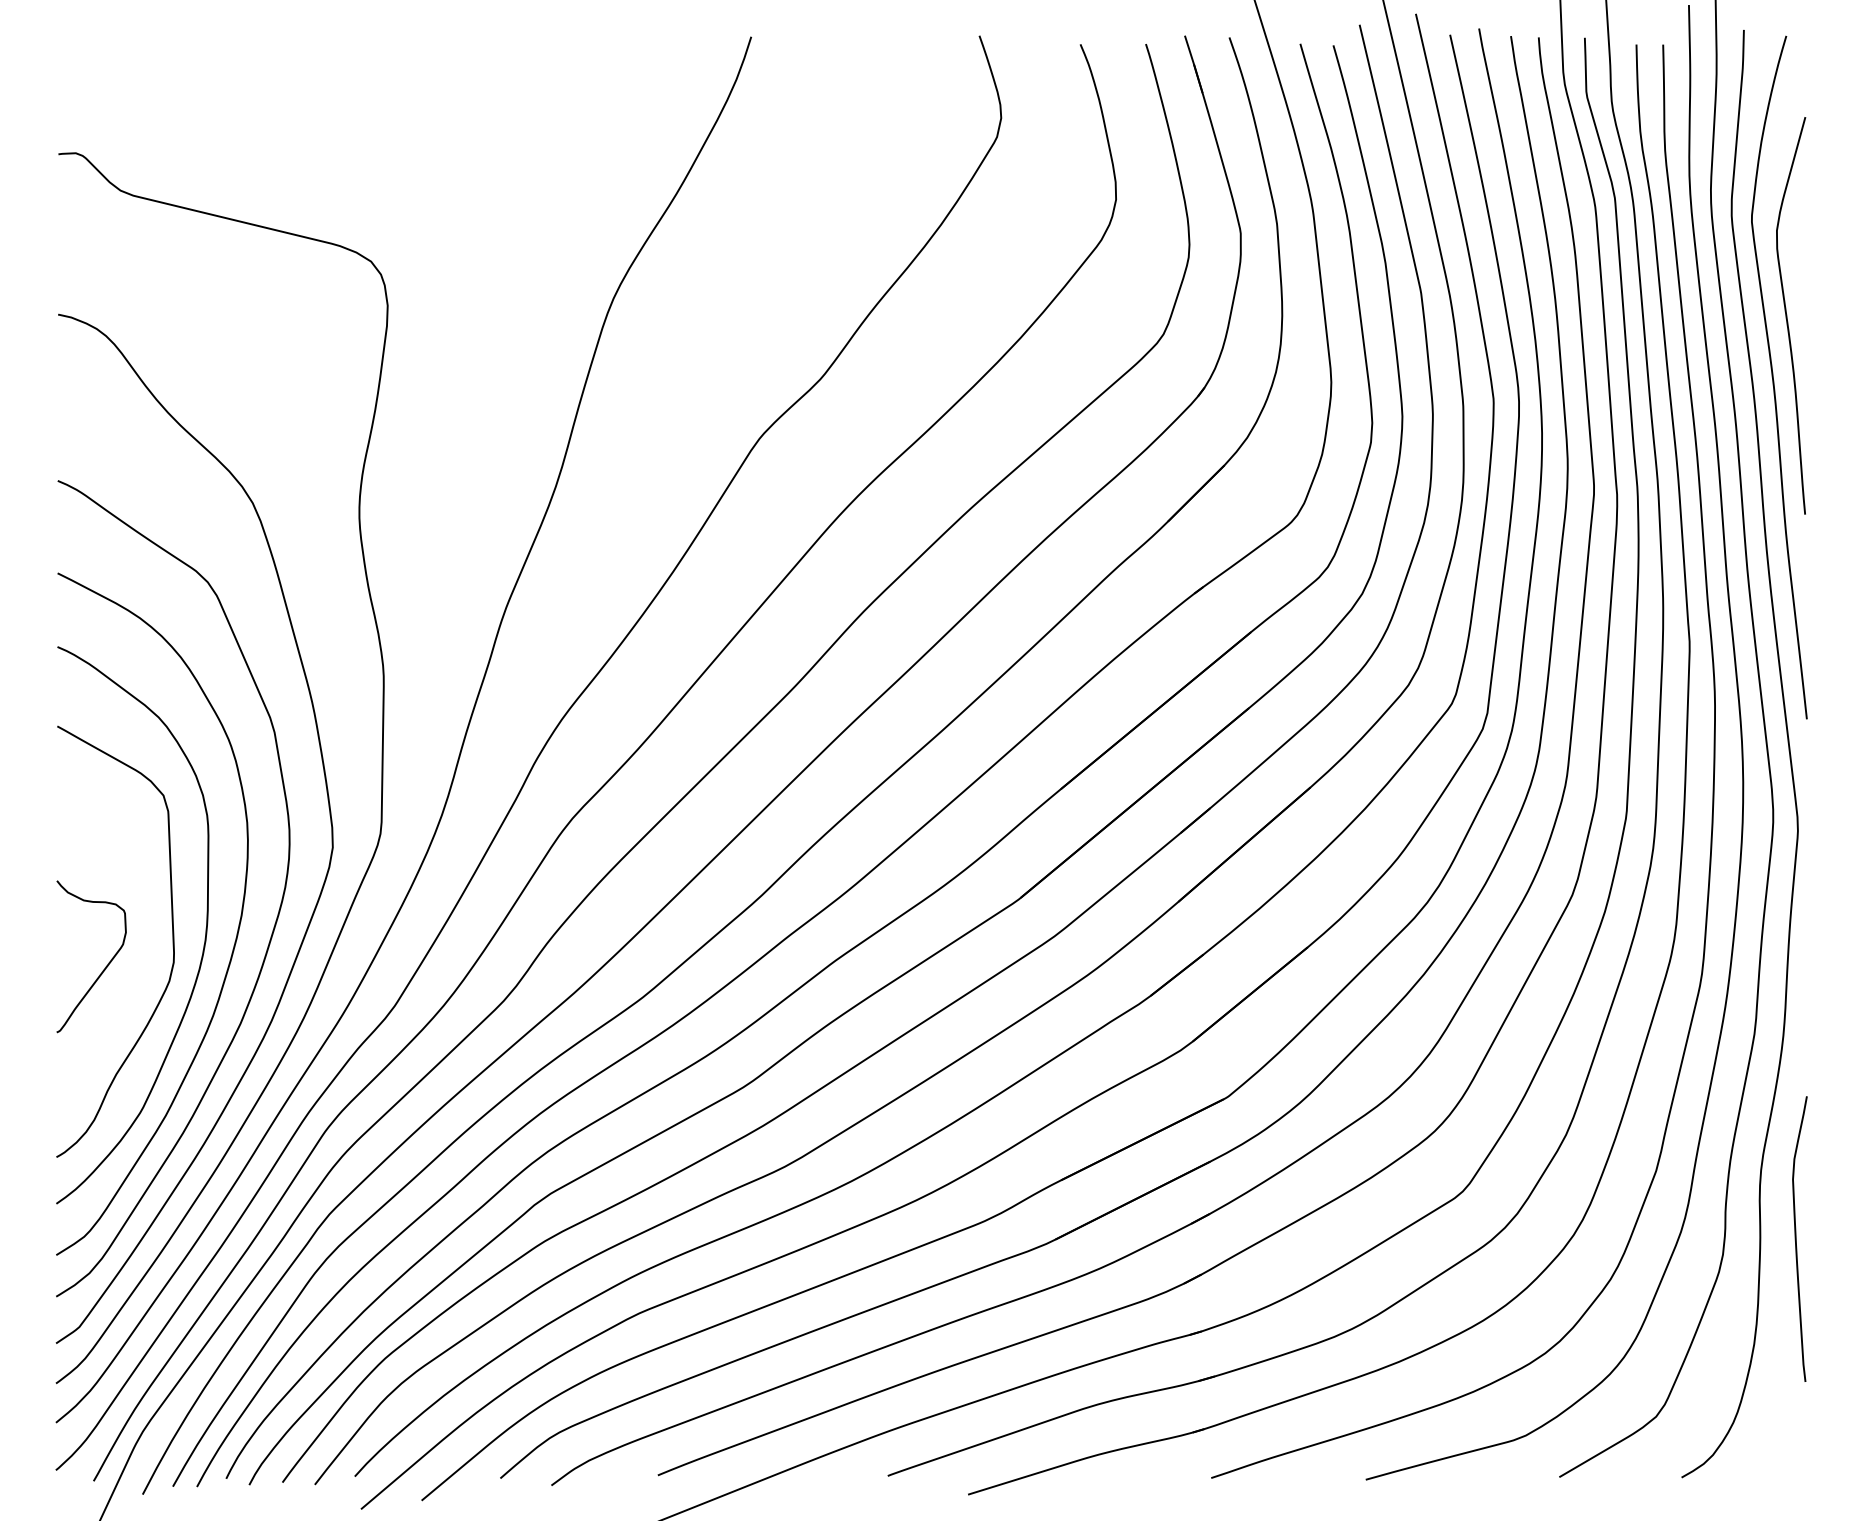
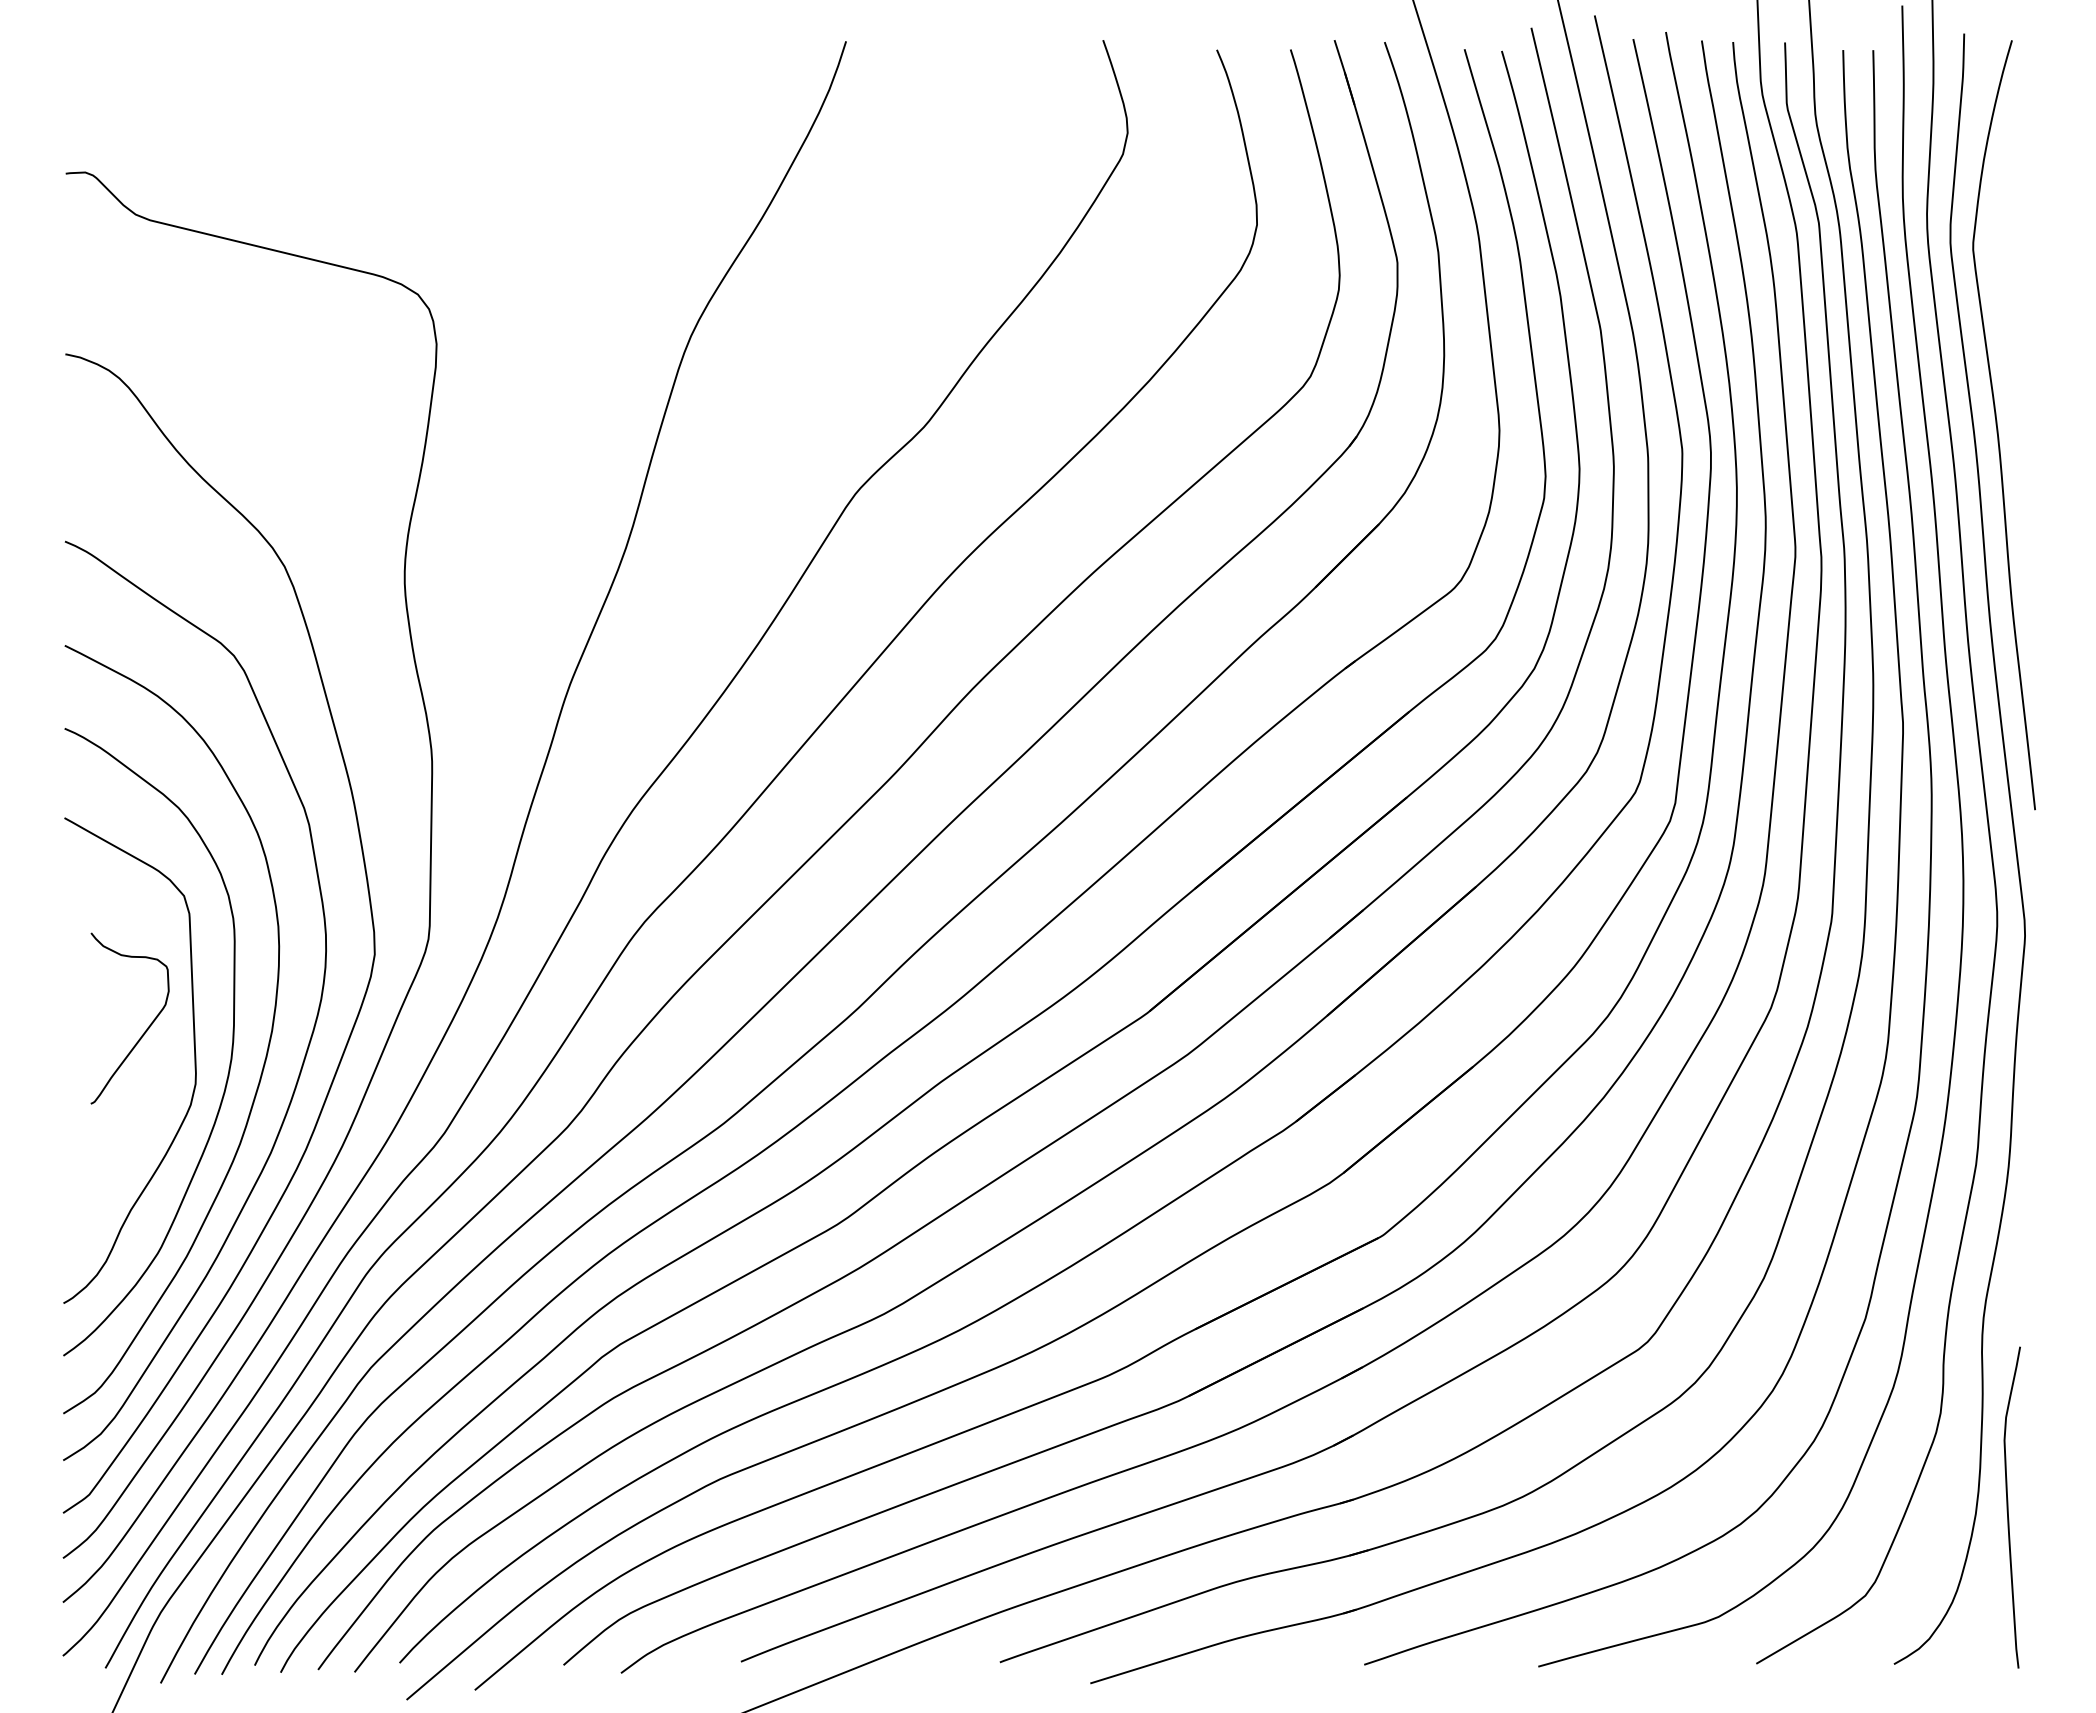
curve: (1787, 316) -> (2013, 356), removed
curve: (104, 968) -> (144, 1031), moved
curve: (1796, 1239) -> (2008, 1507), moved

